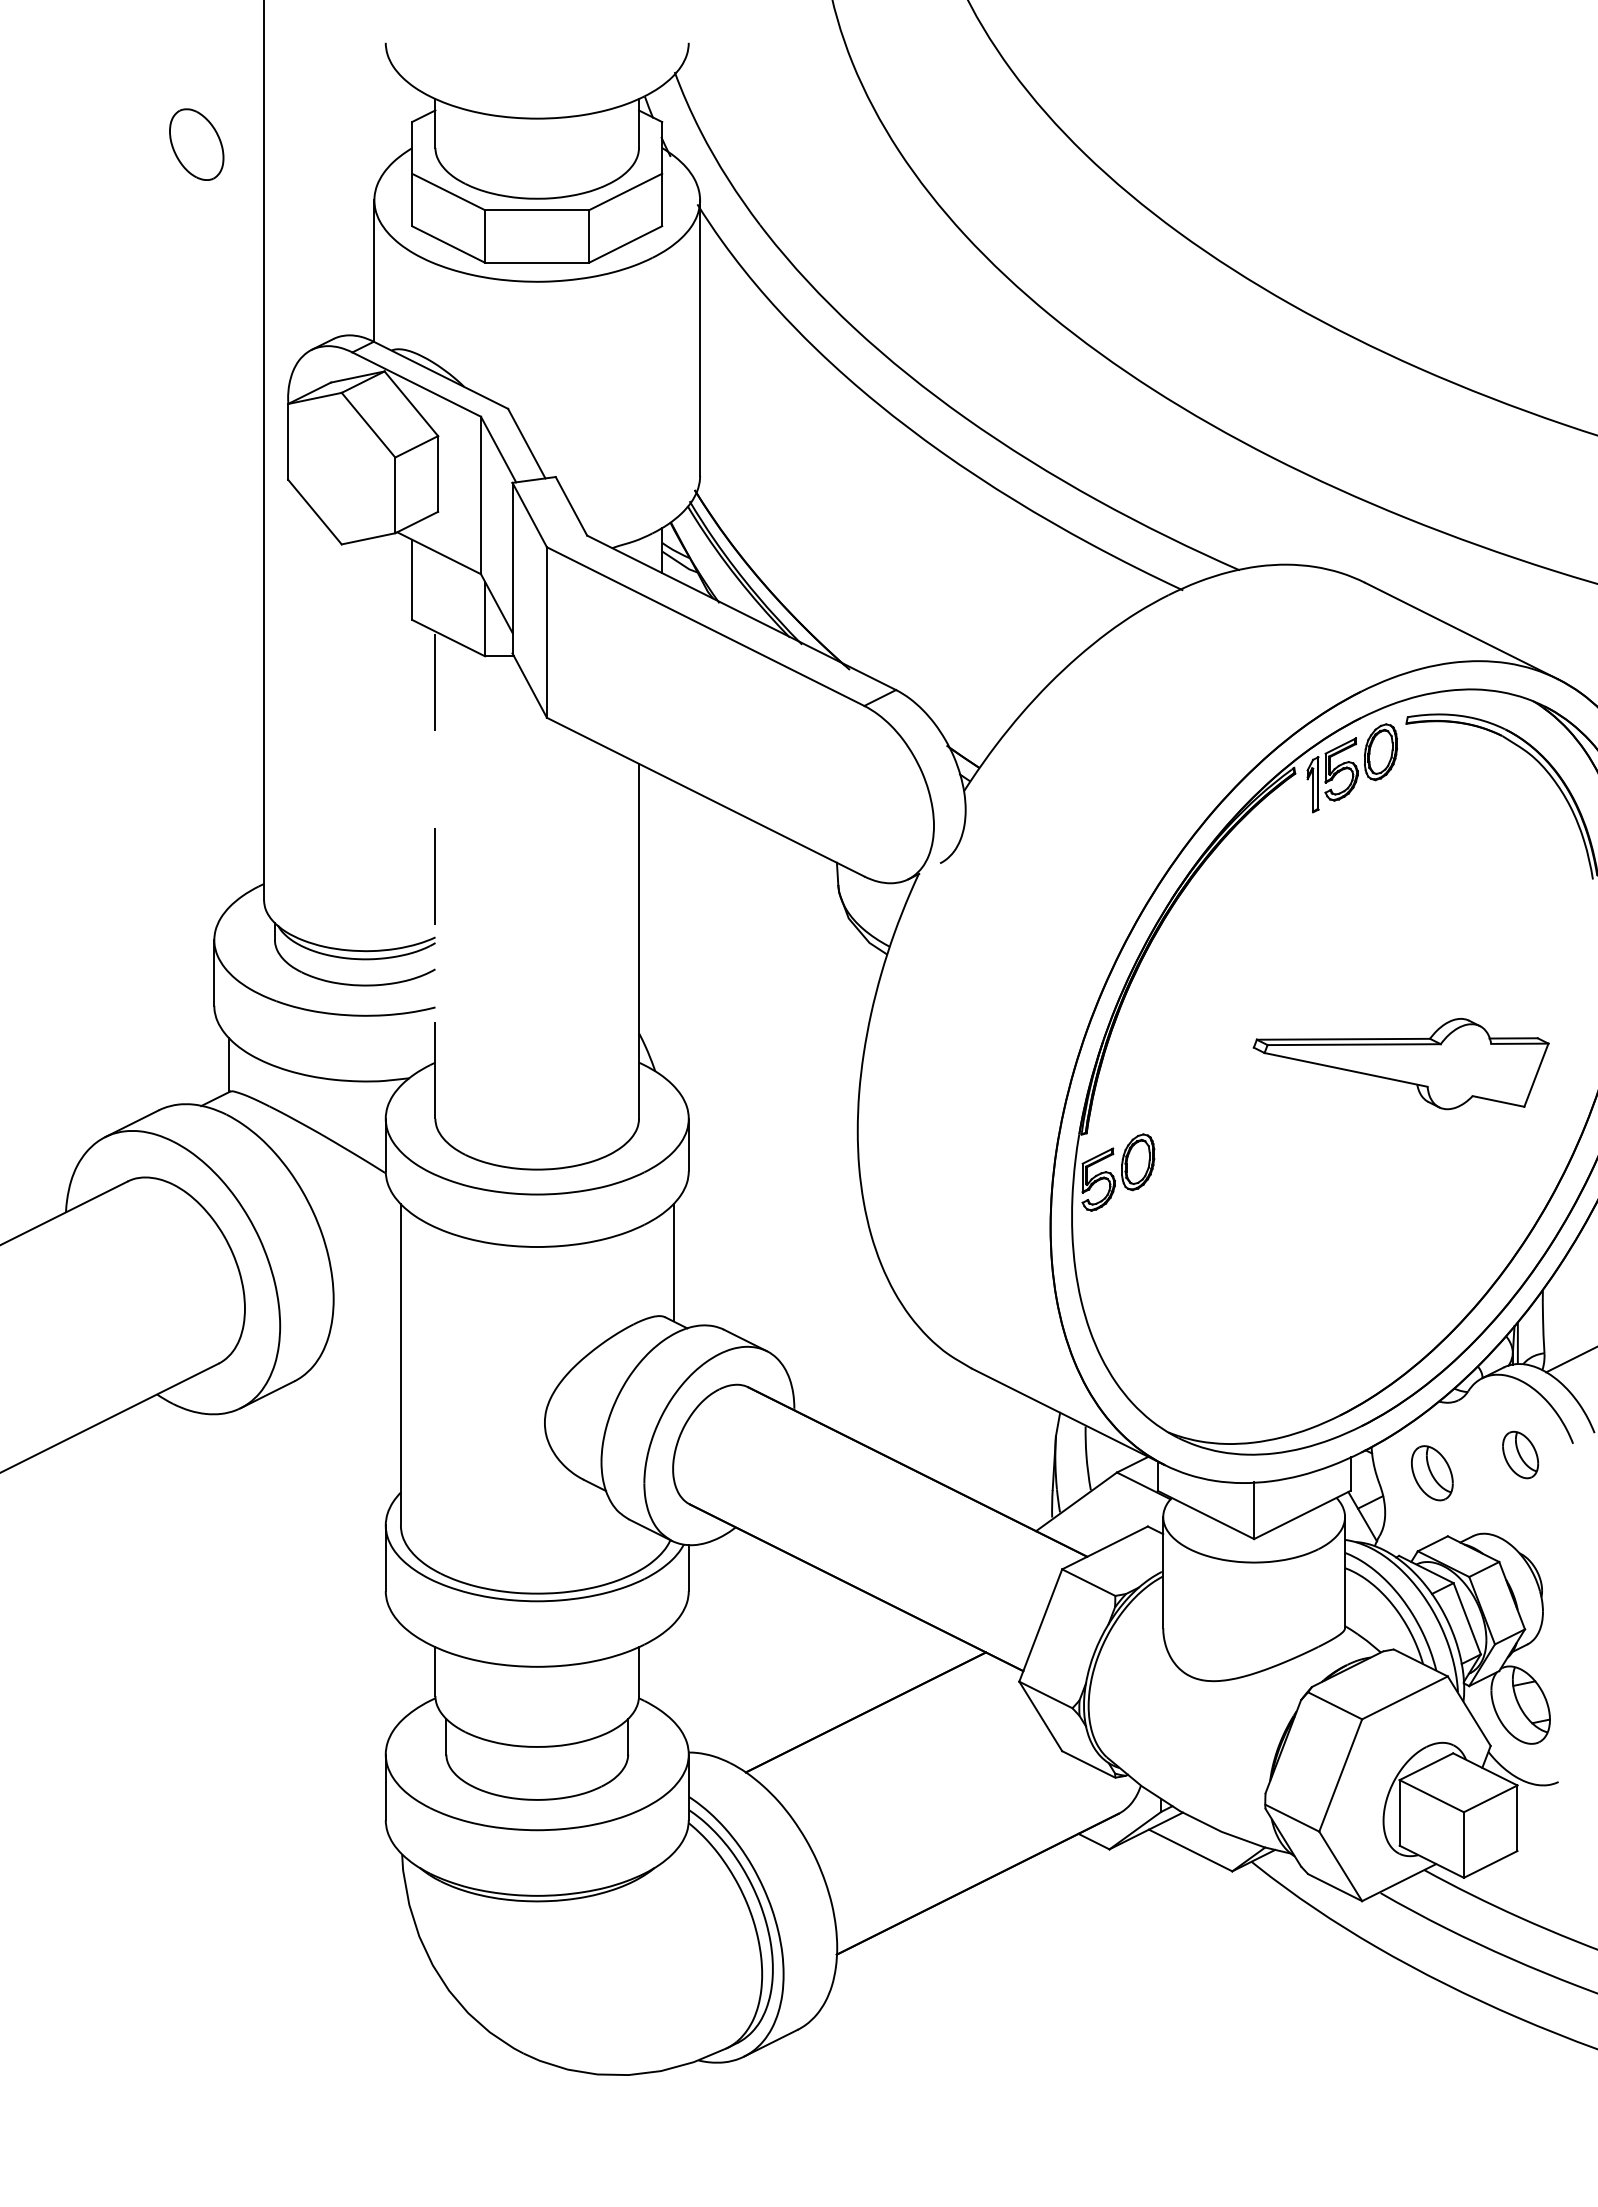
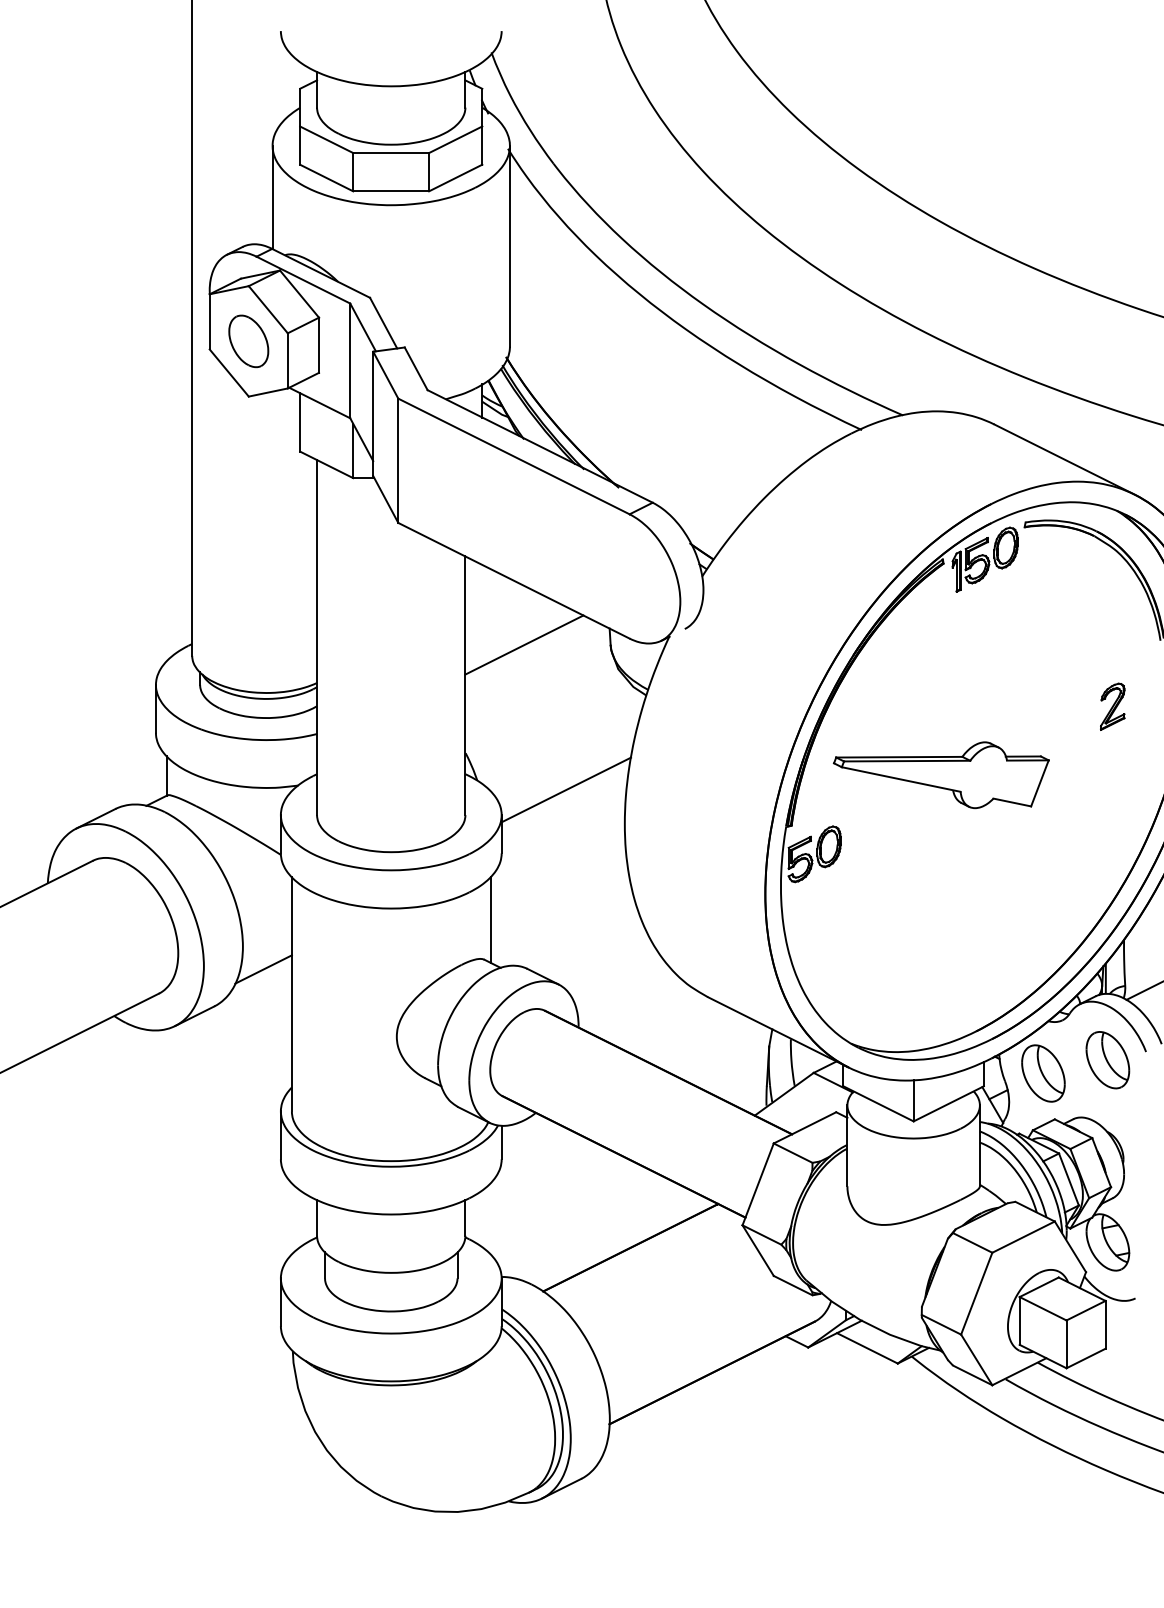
part: (196, 144) -> (248, 341), moved
line: (435, 875) -> (317, 637), dashed -> solid
line: (720, 884) -> (524, 644), added
part: (1527, 969) -> (1112, 706), added
part: (1400, 1064) -> (940, 775), moved
line: (777, 1083) -> (566, 789), added
line: (361, 1330) -> (263, 969), added
part: (1520, 1454) -> (1107, 1059), size x1.67
part: (1432, 1472) -> (1043, 1072), size x1.43

